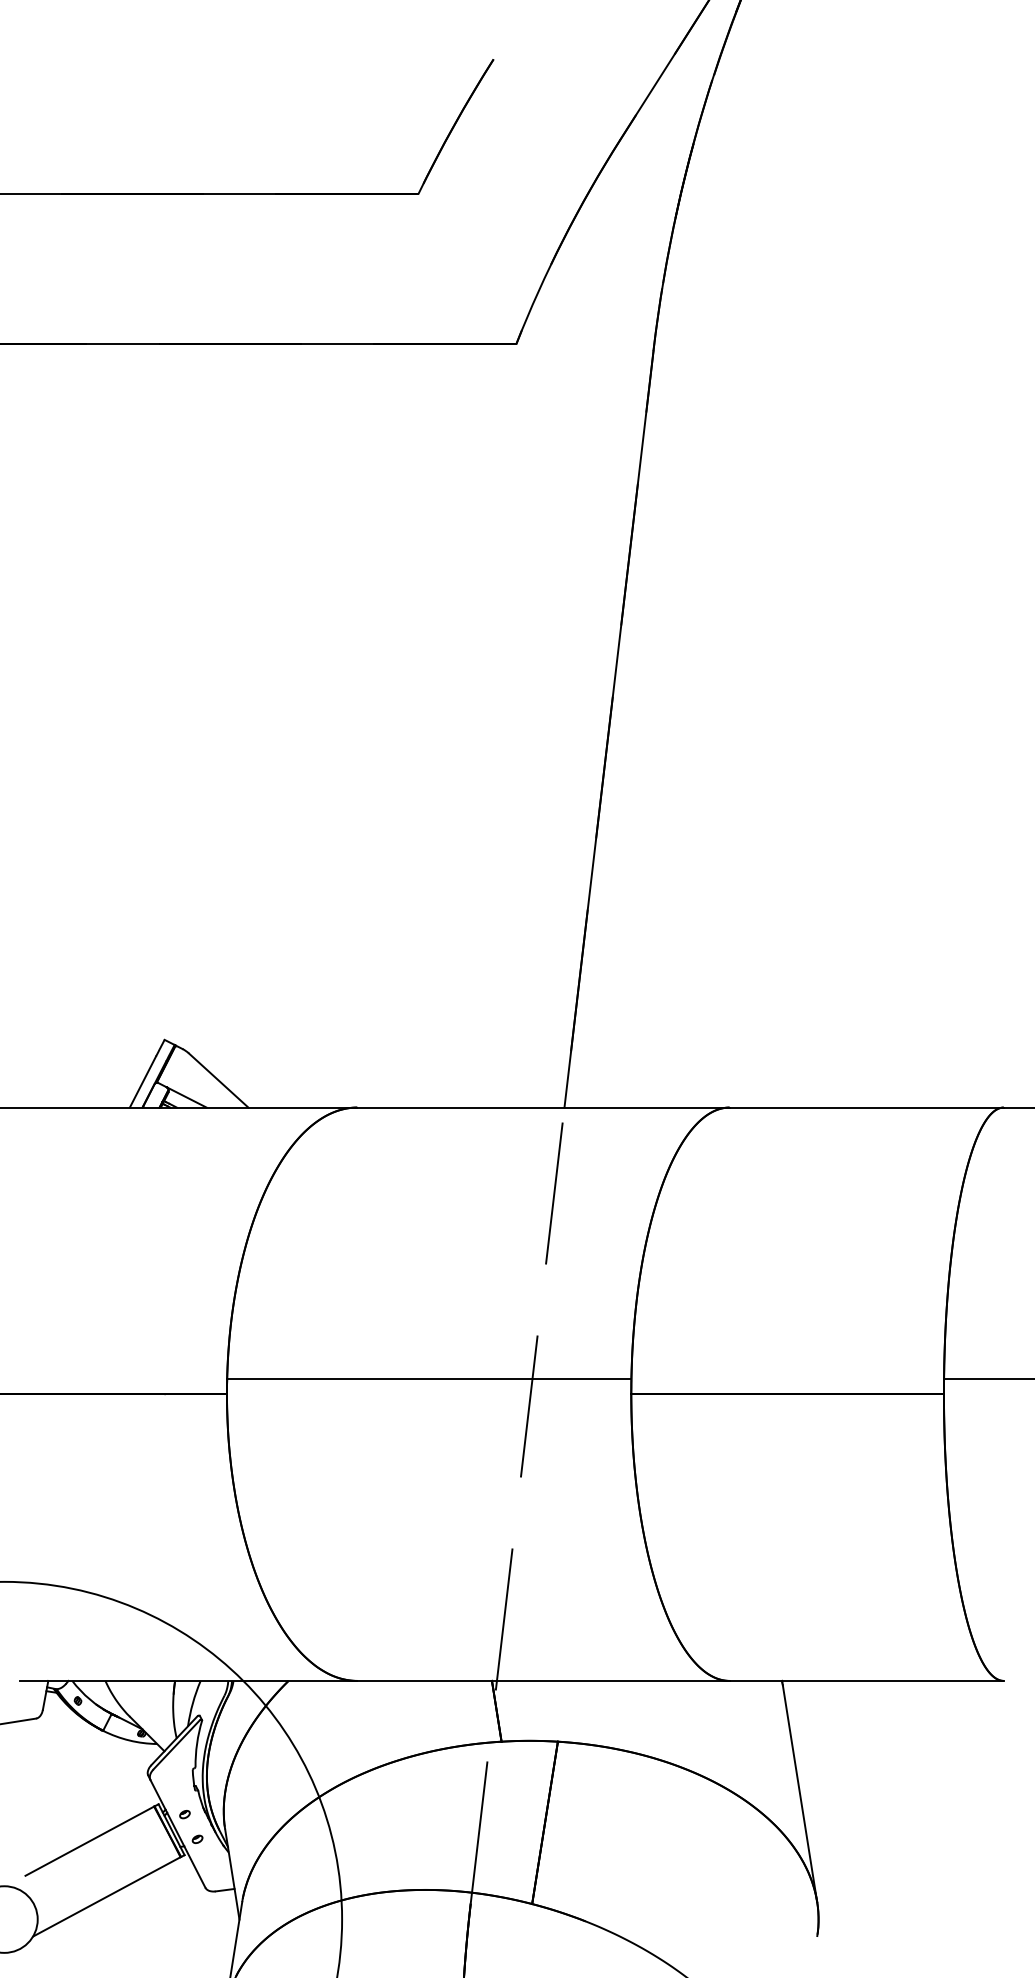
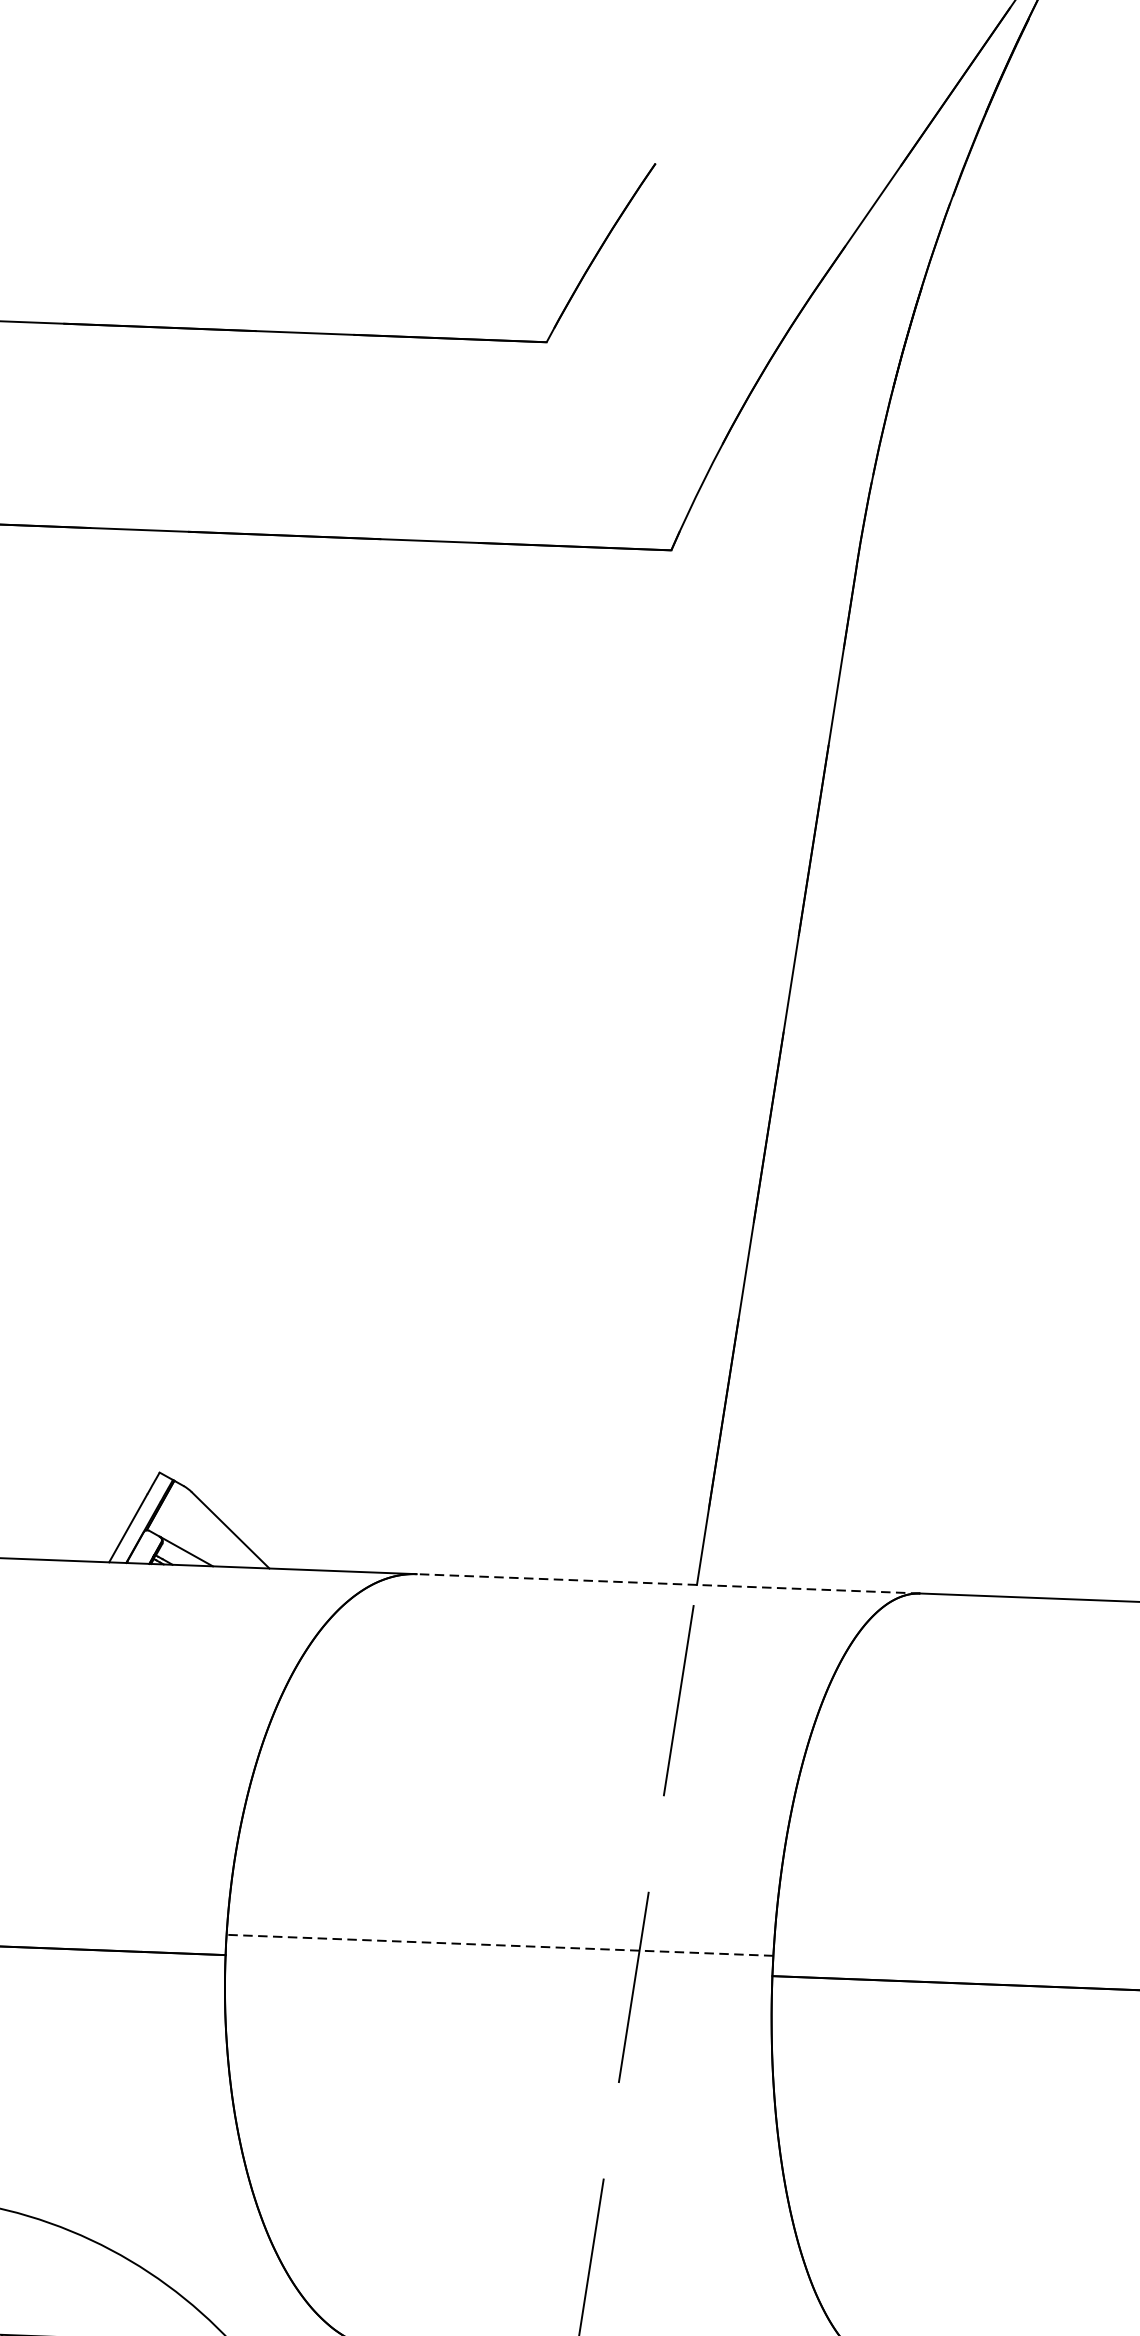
line: (542, 1107) -> (667, 1583), solid -> dashed
line: (428, 1379) -> (498, 1945), solid -> dashed

